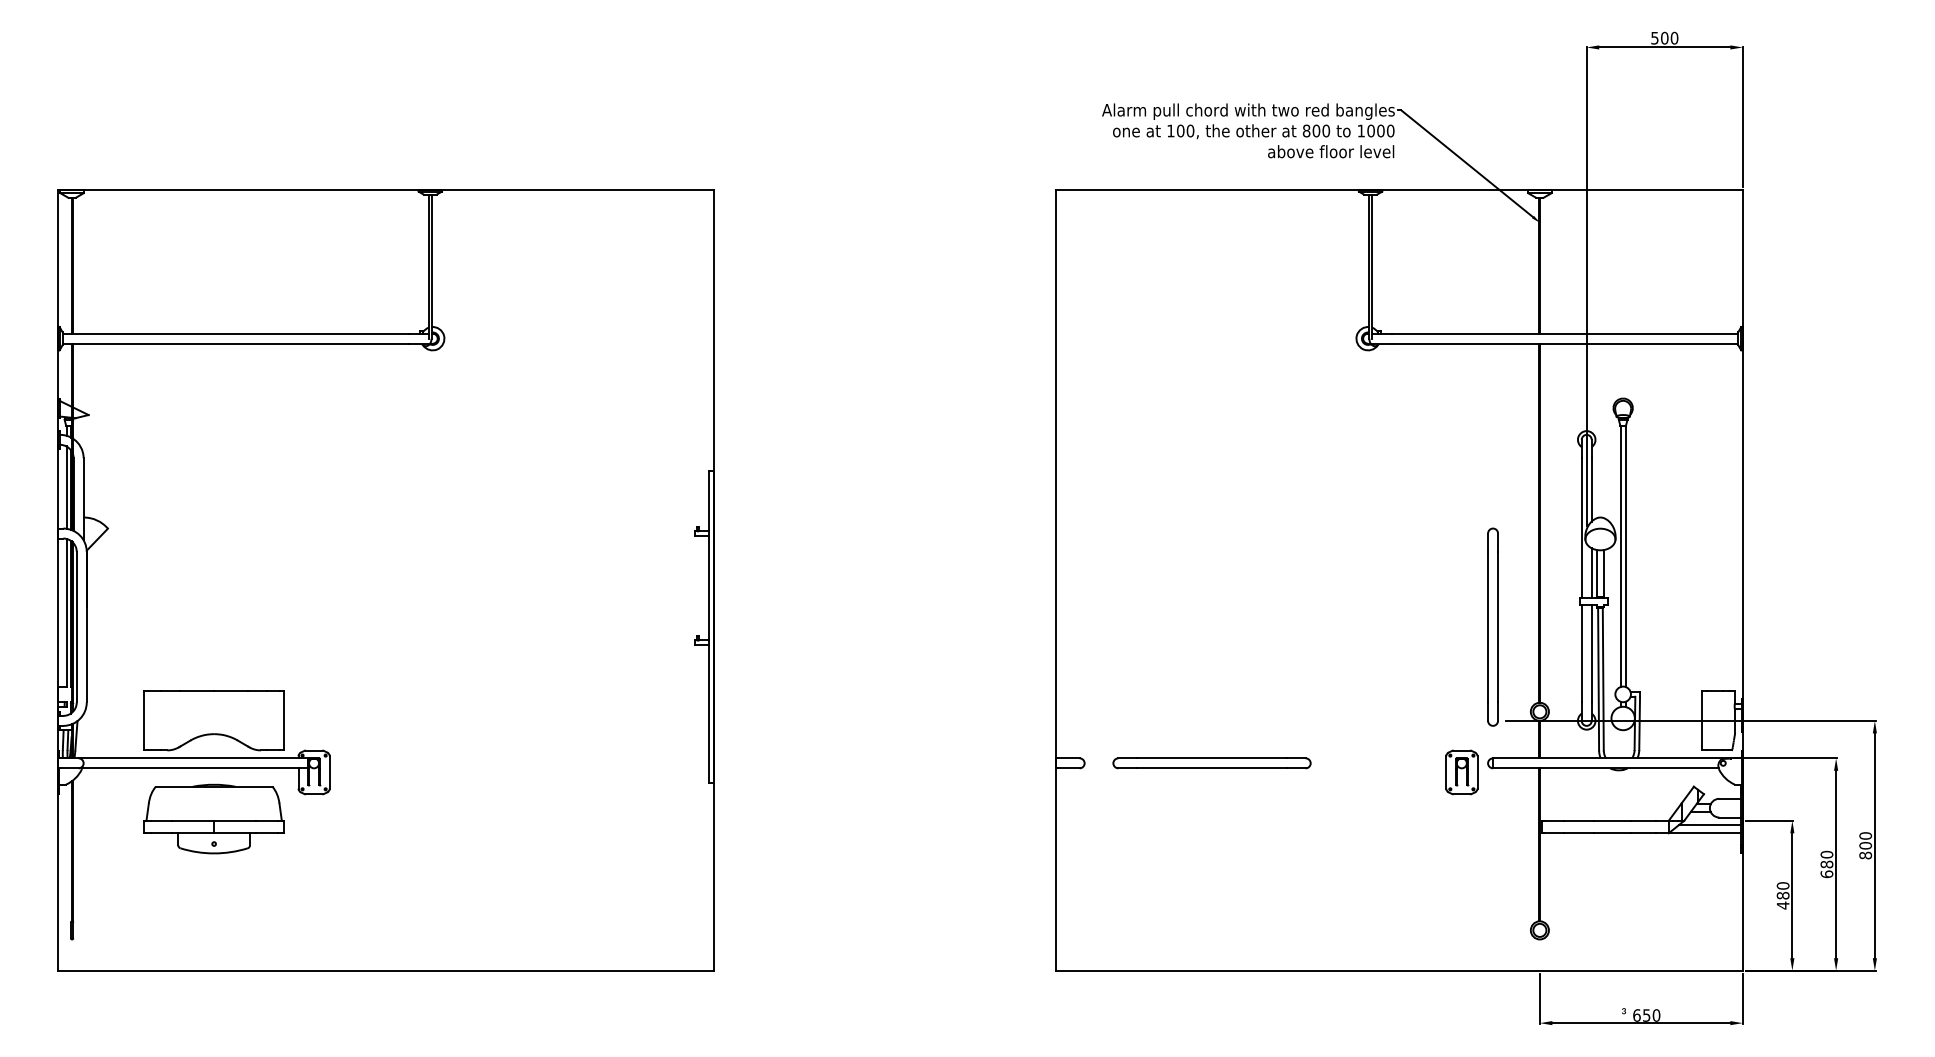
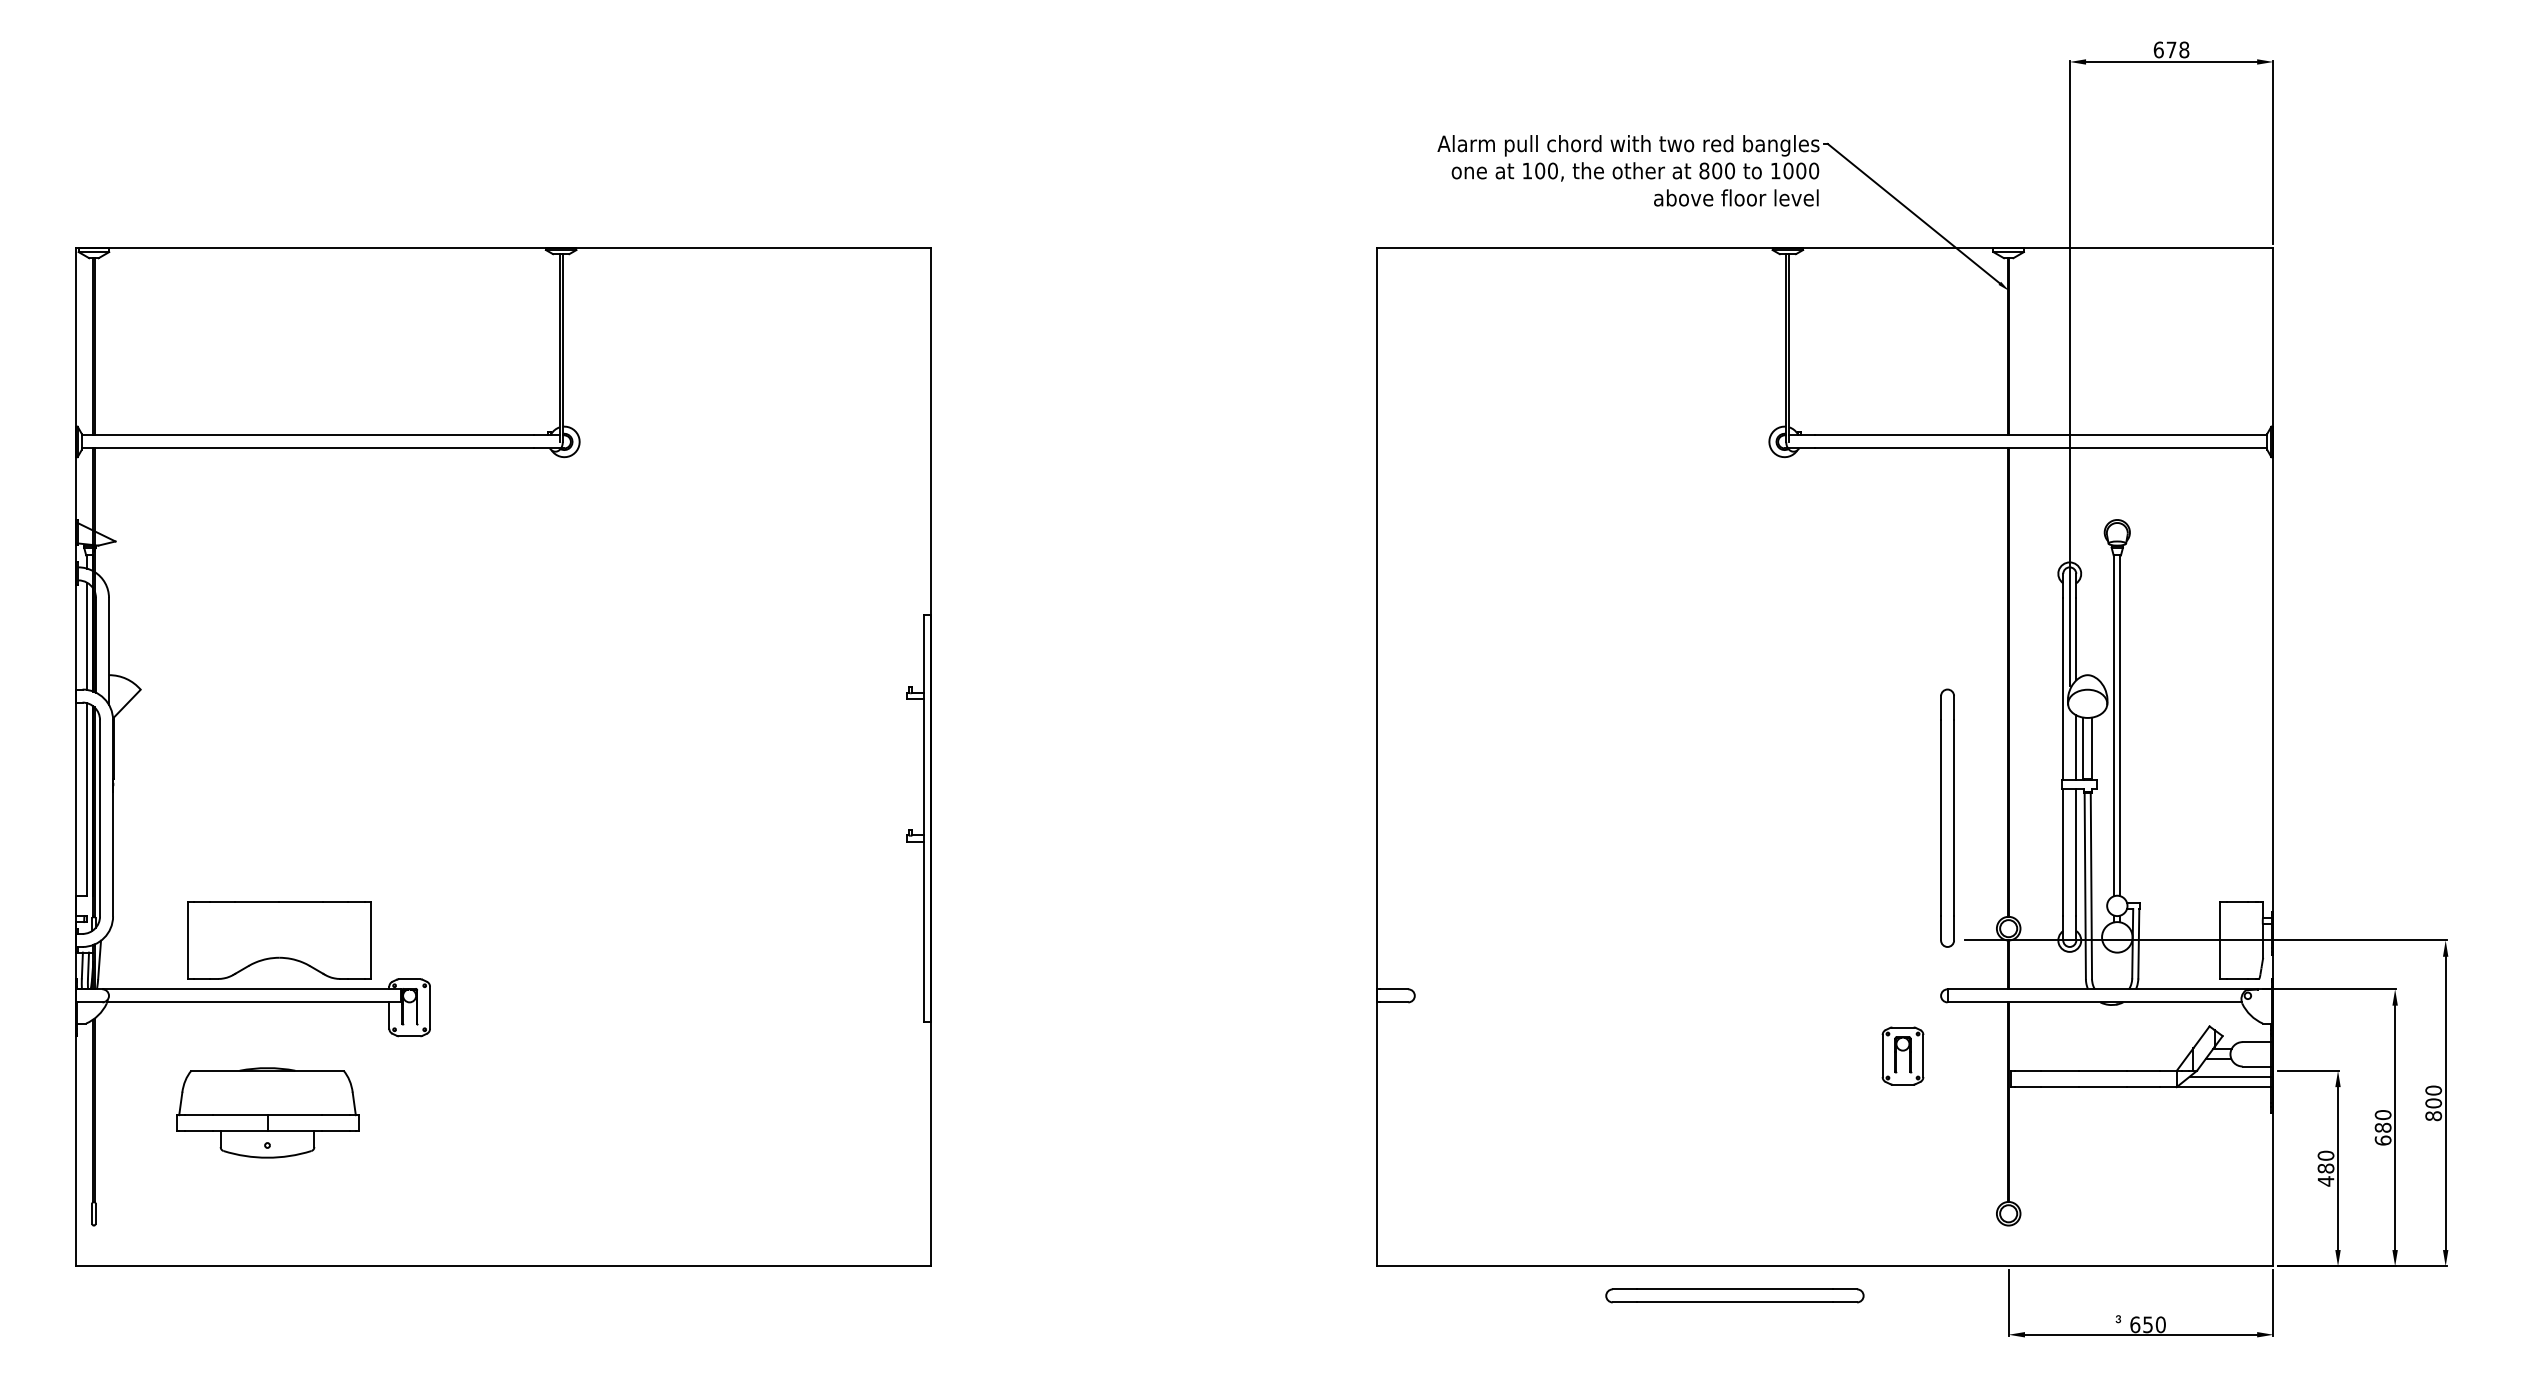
text: (1664, 37) -> (2171, 48), 500 -> 678
part: (1211, 763) -> (1734, 1296), moved
part: (1461, 772) -> (1902, 1056), moved
part: (213, 818) -> (266, 1112), moved

